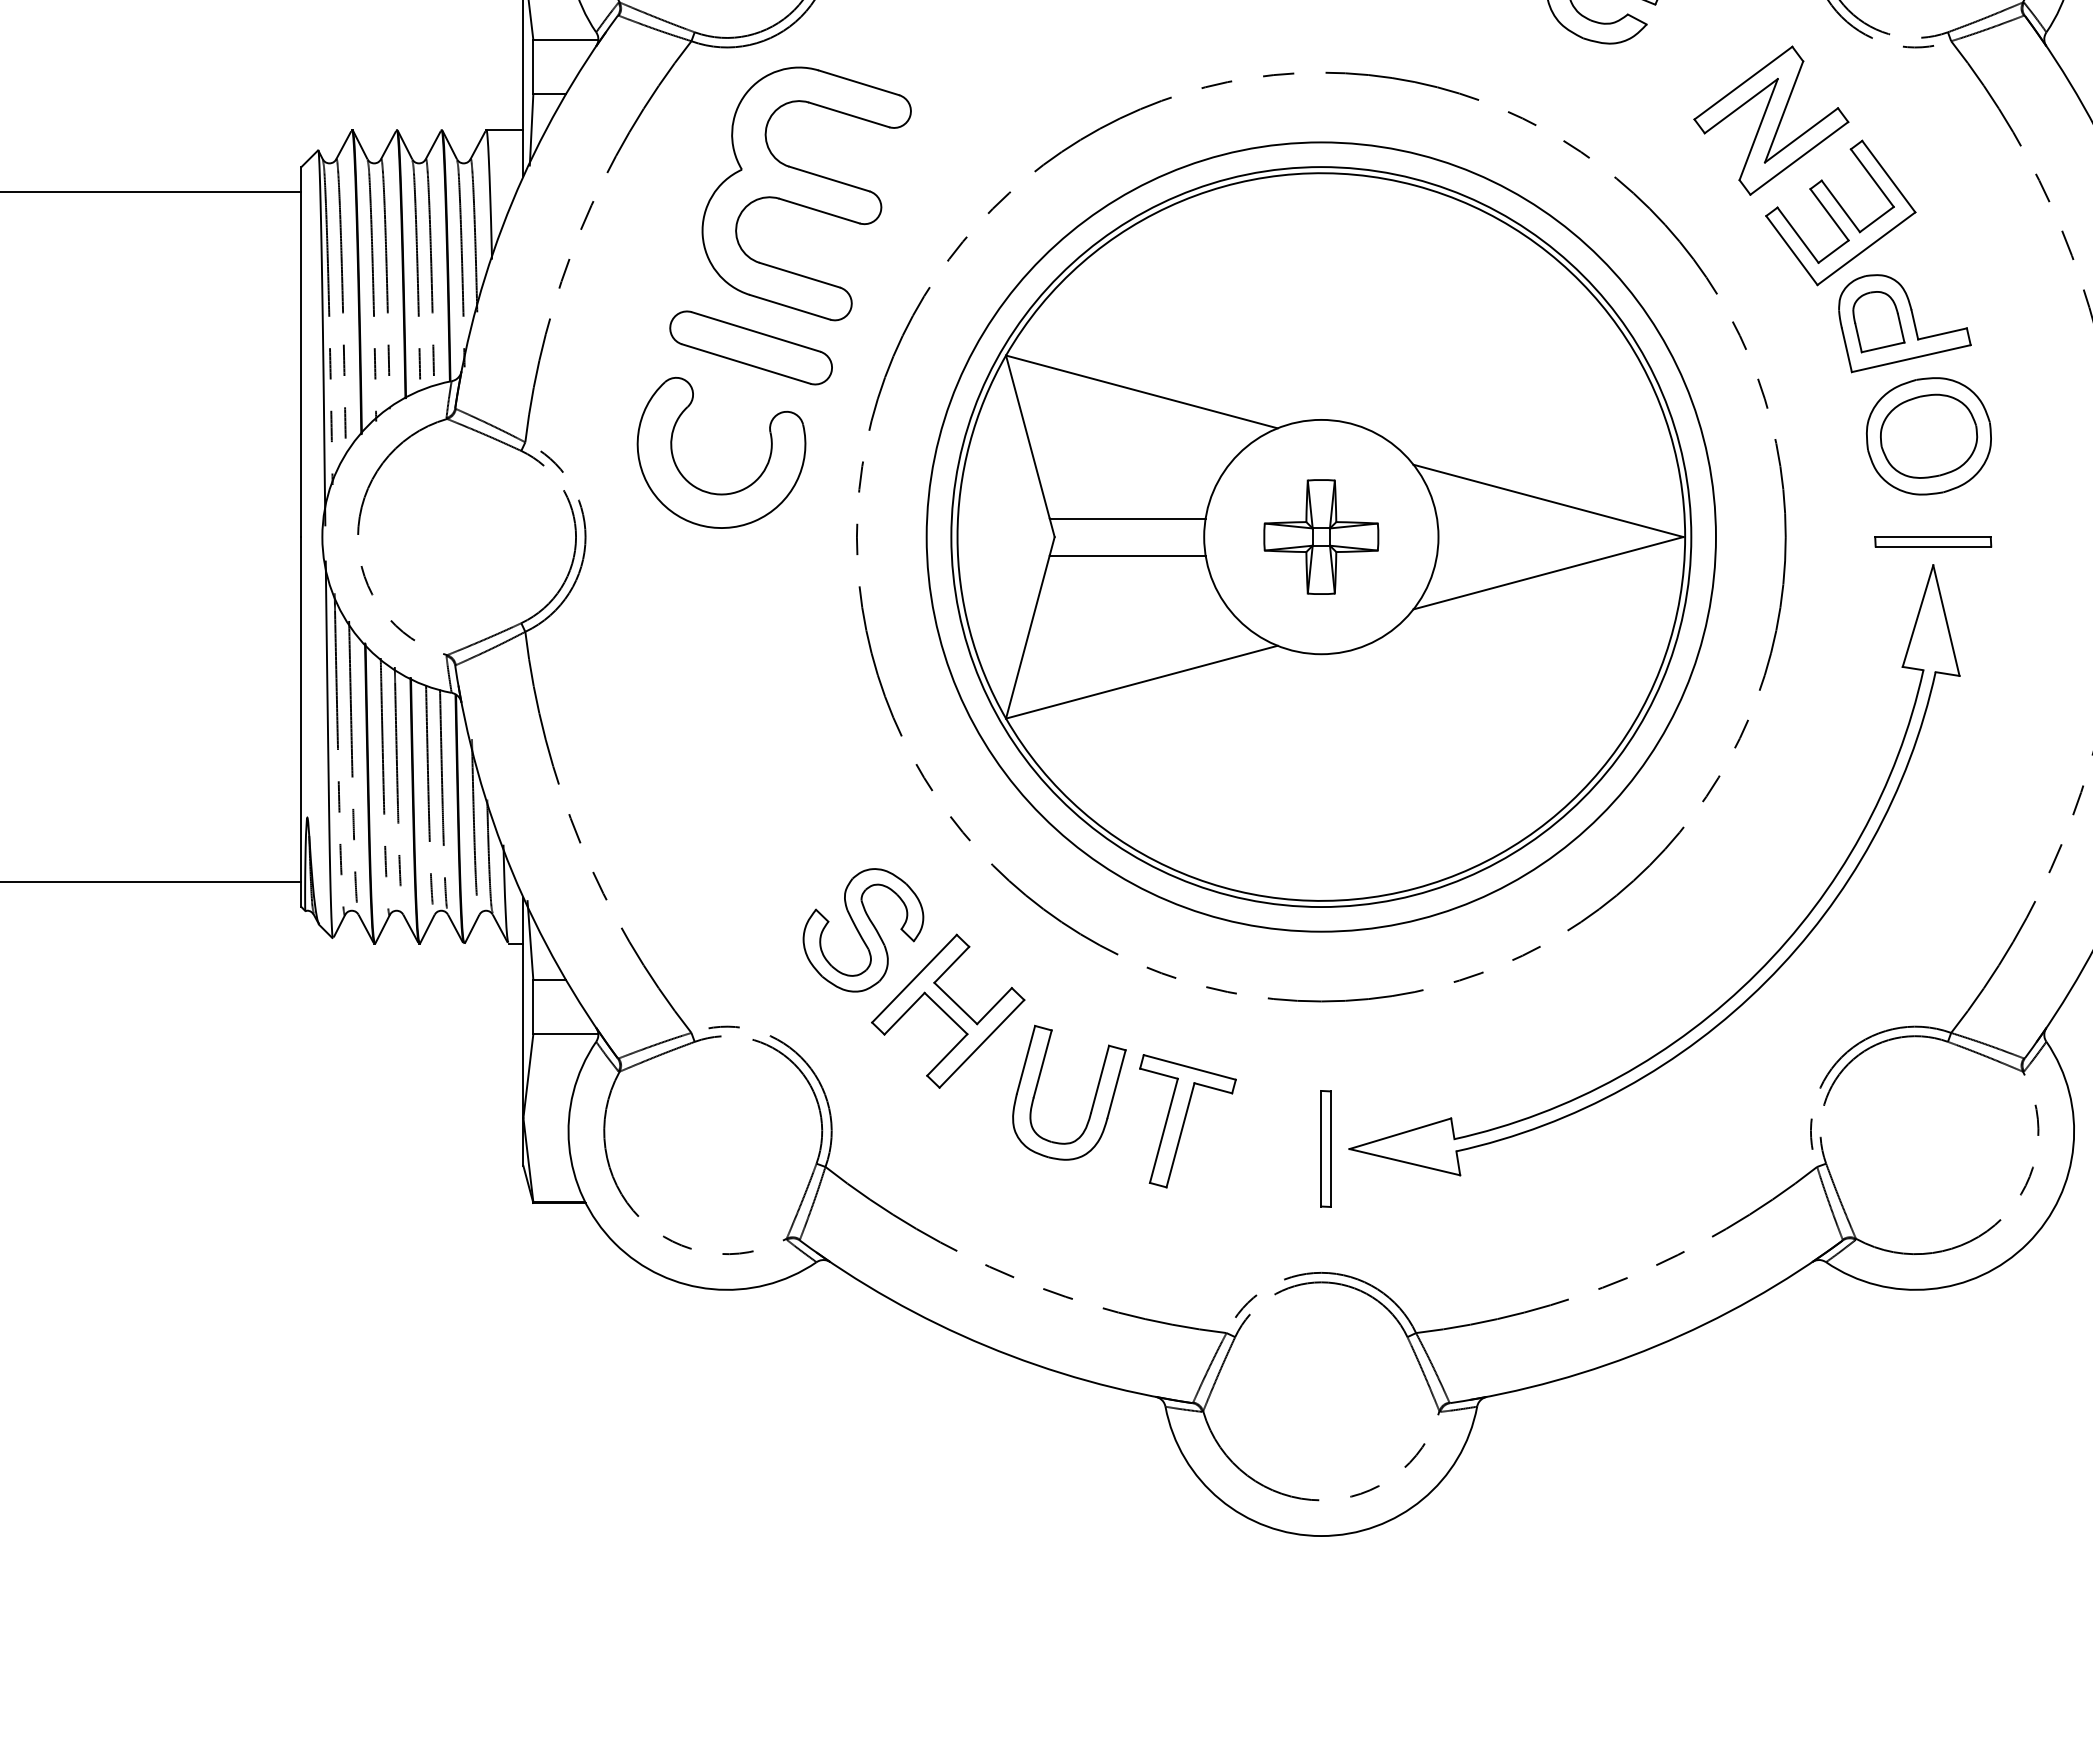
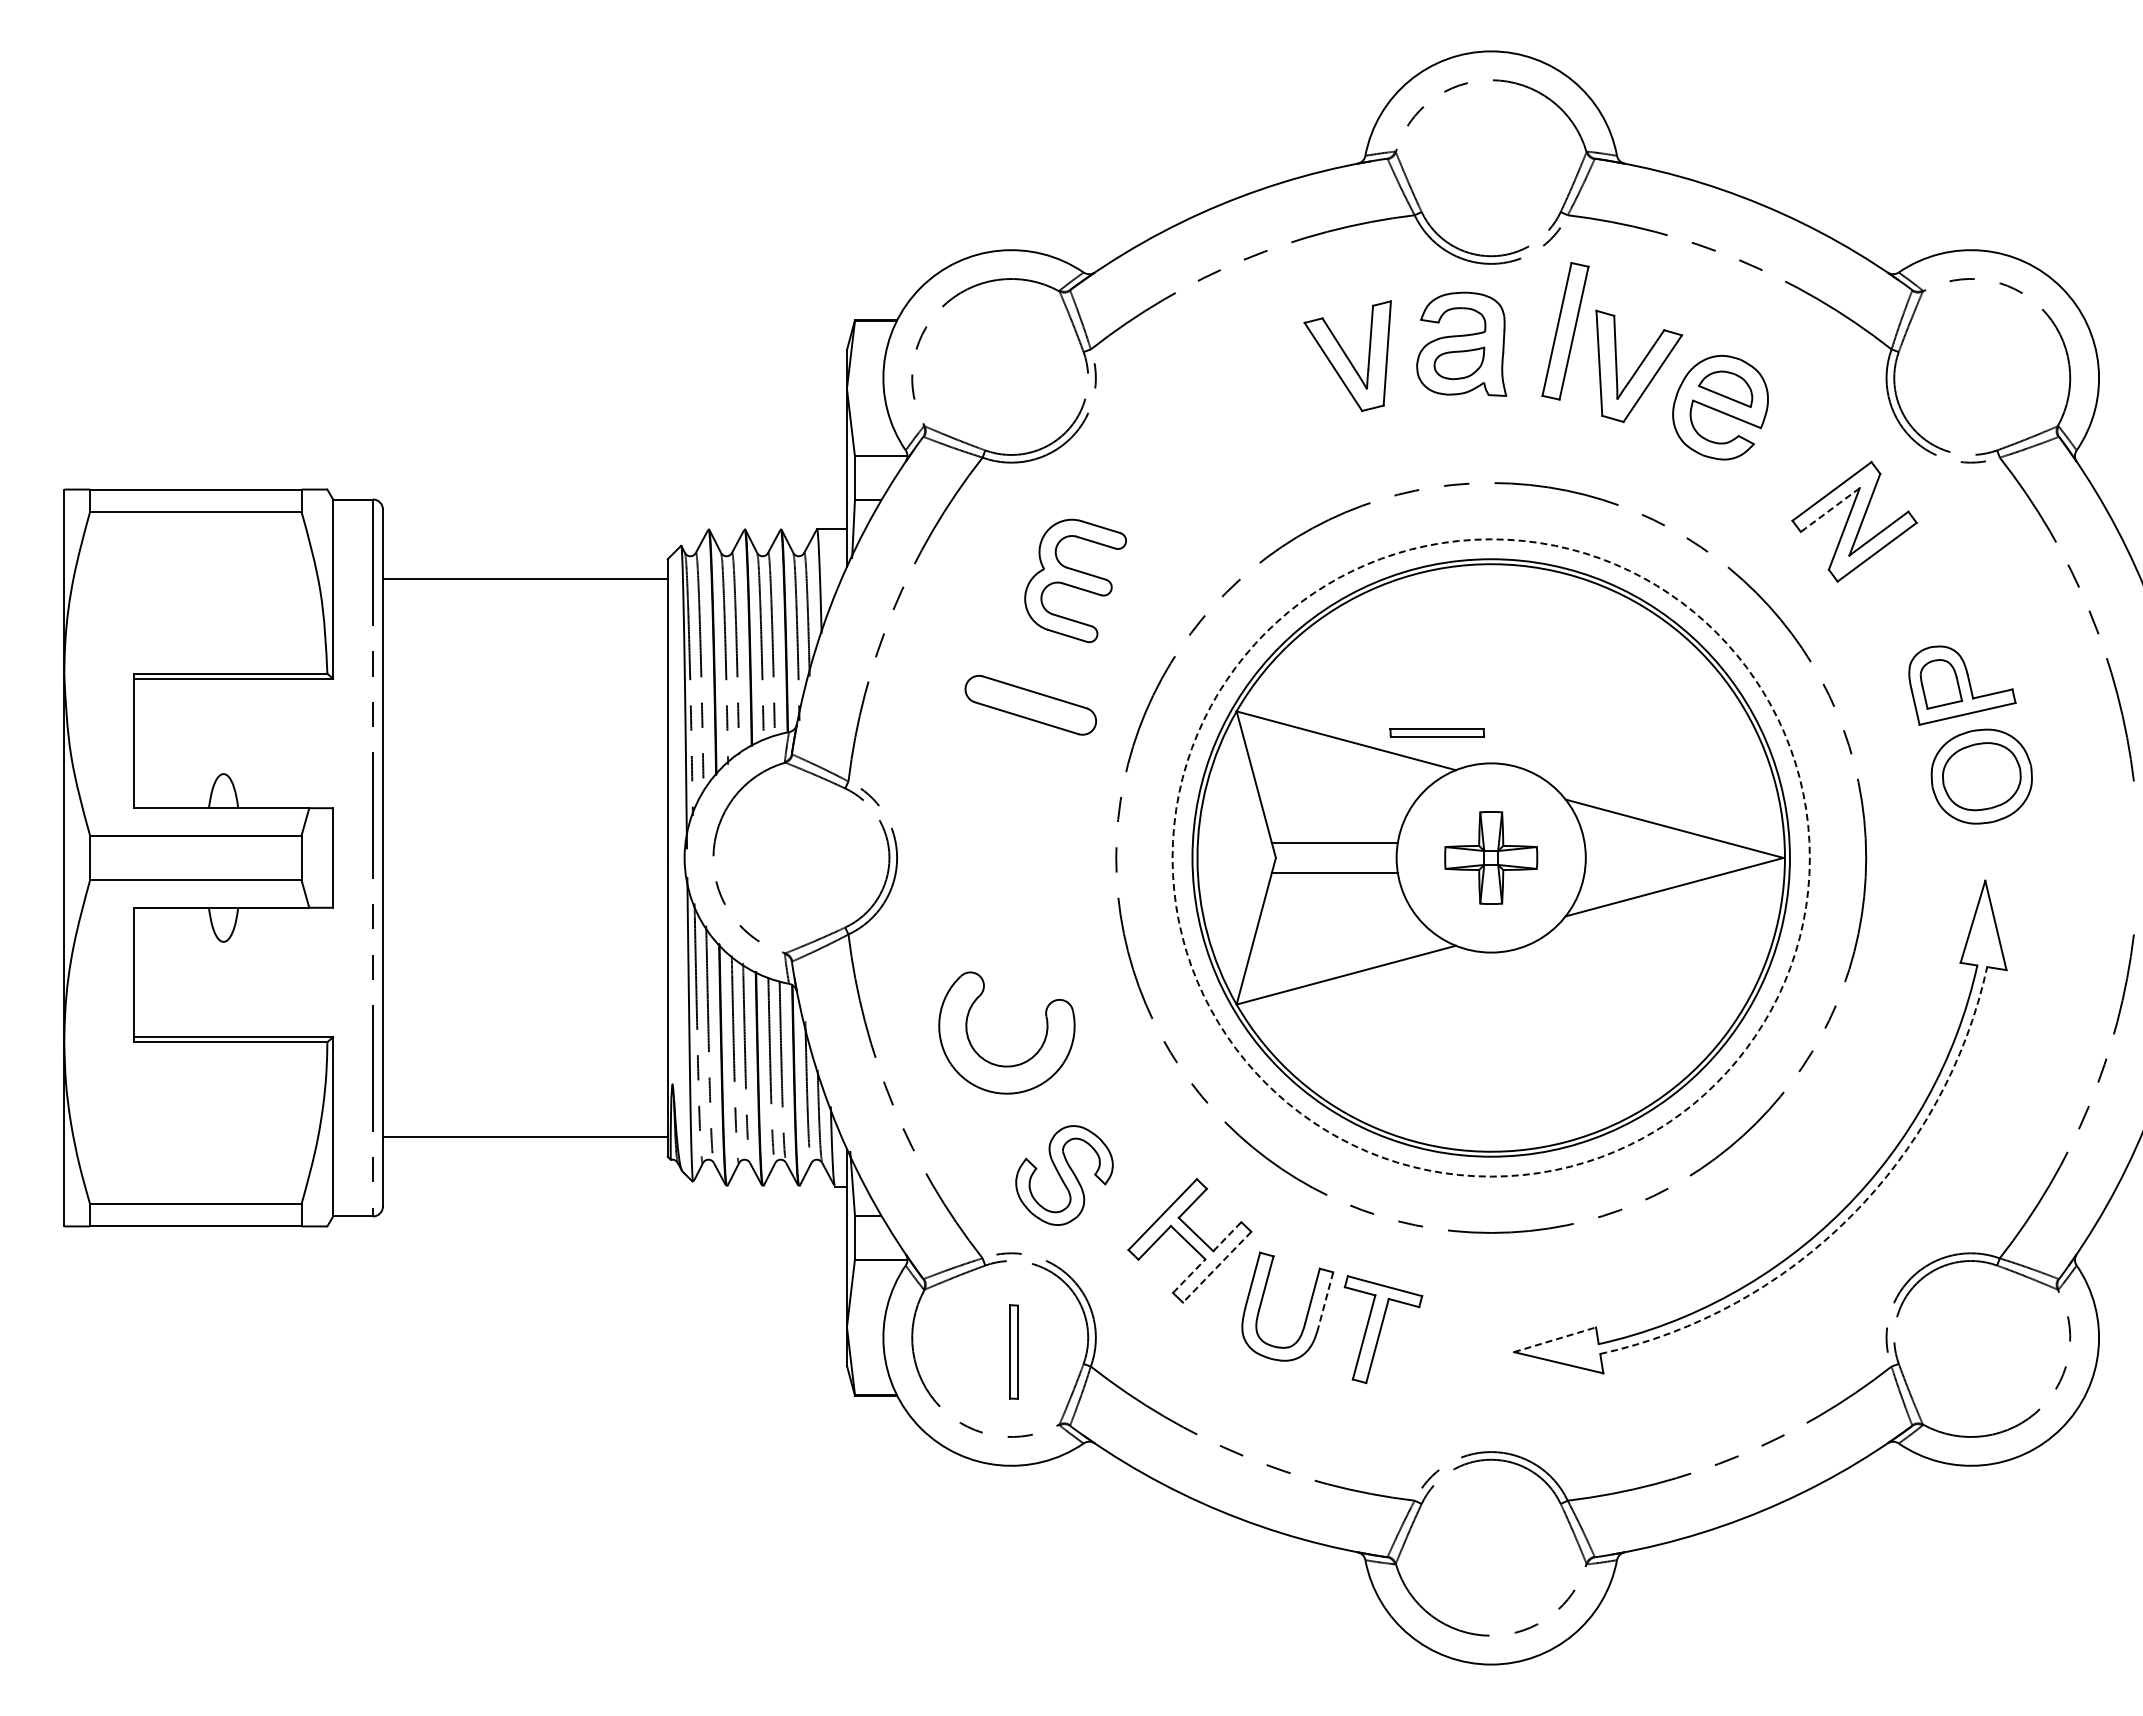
line: (1741, 106) -> (1830, 510), solid -> dashed
part: (806, 193) -> (1075, 580), size x0.6
part: (1840, 213) -> (1910, 596), removed
part: (707, 490) -> (995, 1063), moved
circle: (1320, 536) -> (1490, 857), solid -> dashed
part: (1932, 541) -> (1436, 732), moved
part: (863, 930) -> (1064, 1175), moved
arc: (1766, 982) -> (1850, 1217), solid -> dashed
line: (994, 1005) -> (1227, 1236), solid -> dashed
line: (981, 1044) -> (1216, 1267), solid -> dashed
line: (947, 1054) -> (1189, 1275), solid -> dashed
line: (1116, 1085) -> (1325, 1300), solid -> dashed
line: (1400, 1133) -> (1555, 1339), solid -> dashed
part: (1325, 1148) -> (1013, 1351), moved

